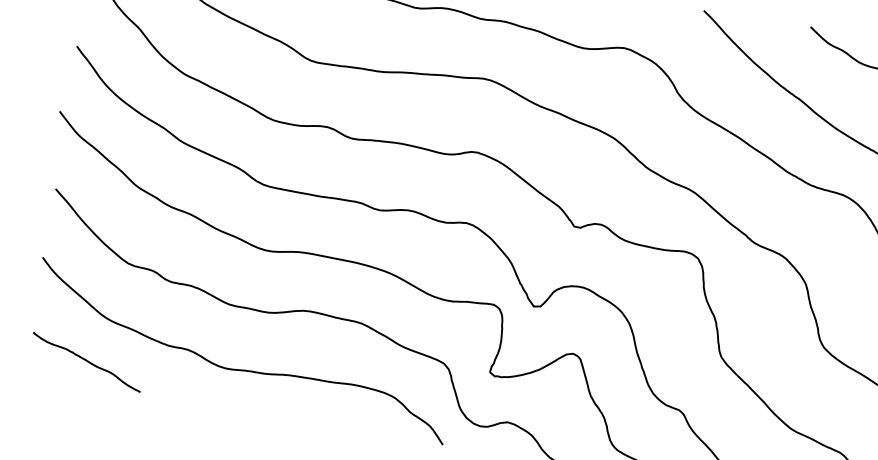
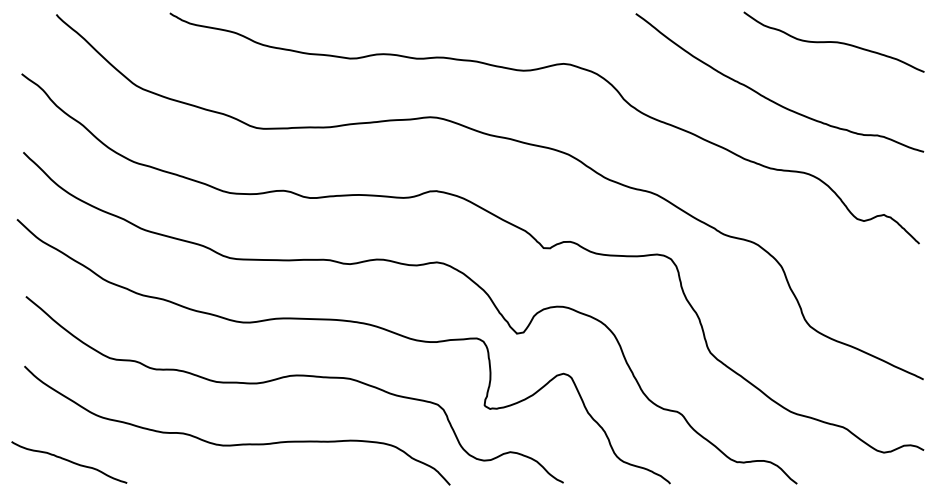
curve: (86, 362) -> (69, 462), moved

